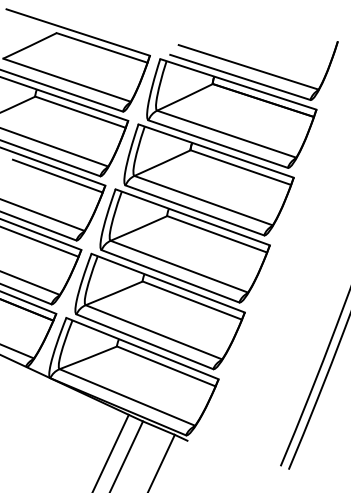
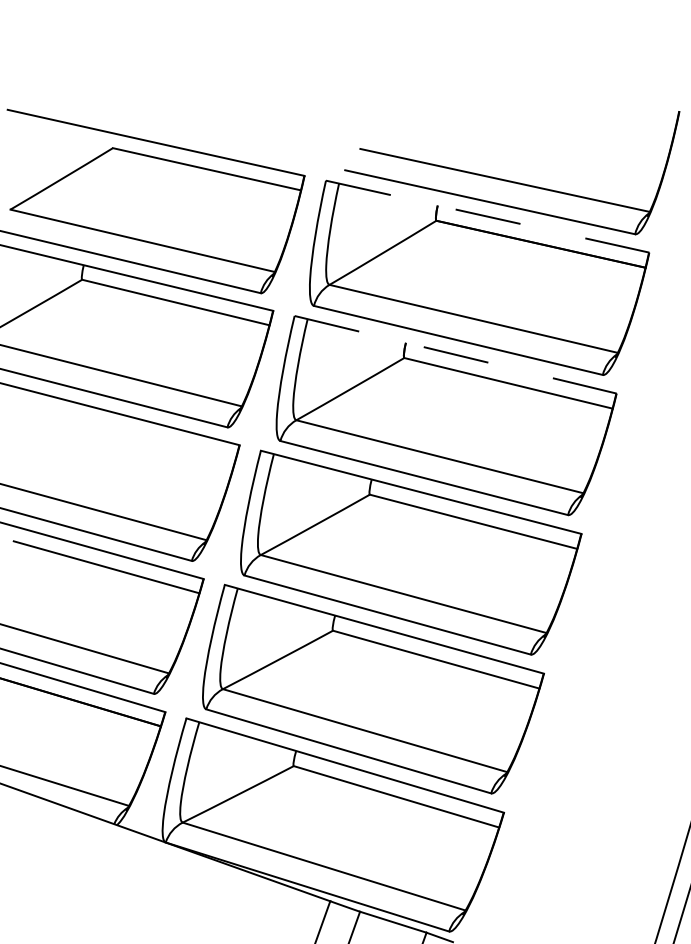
line: (238, 84) -> (487, 216), solid -> dashed
line: (216, 151) -> (456, 355), solid -> dashed
line: (57, 175) -> (141, 433), removed

